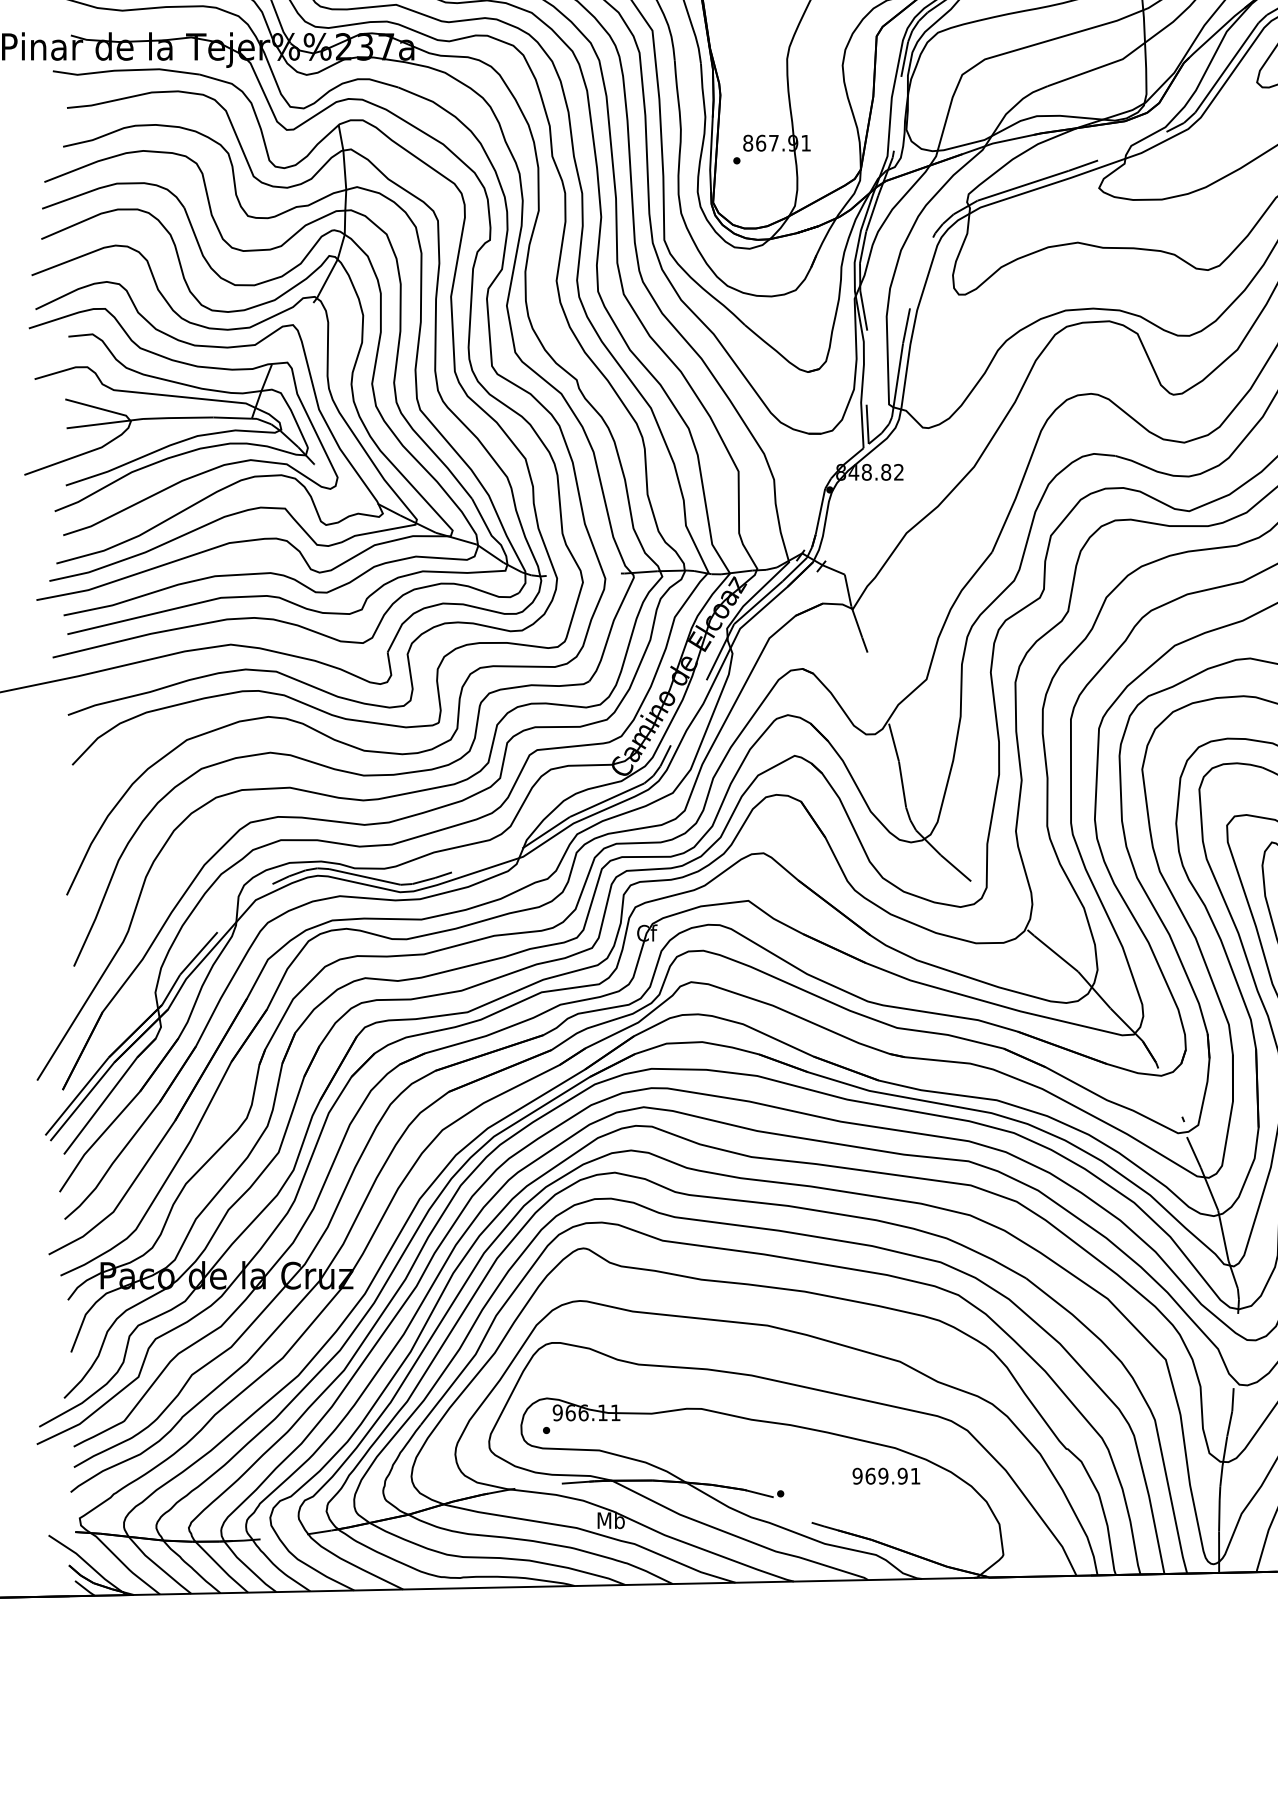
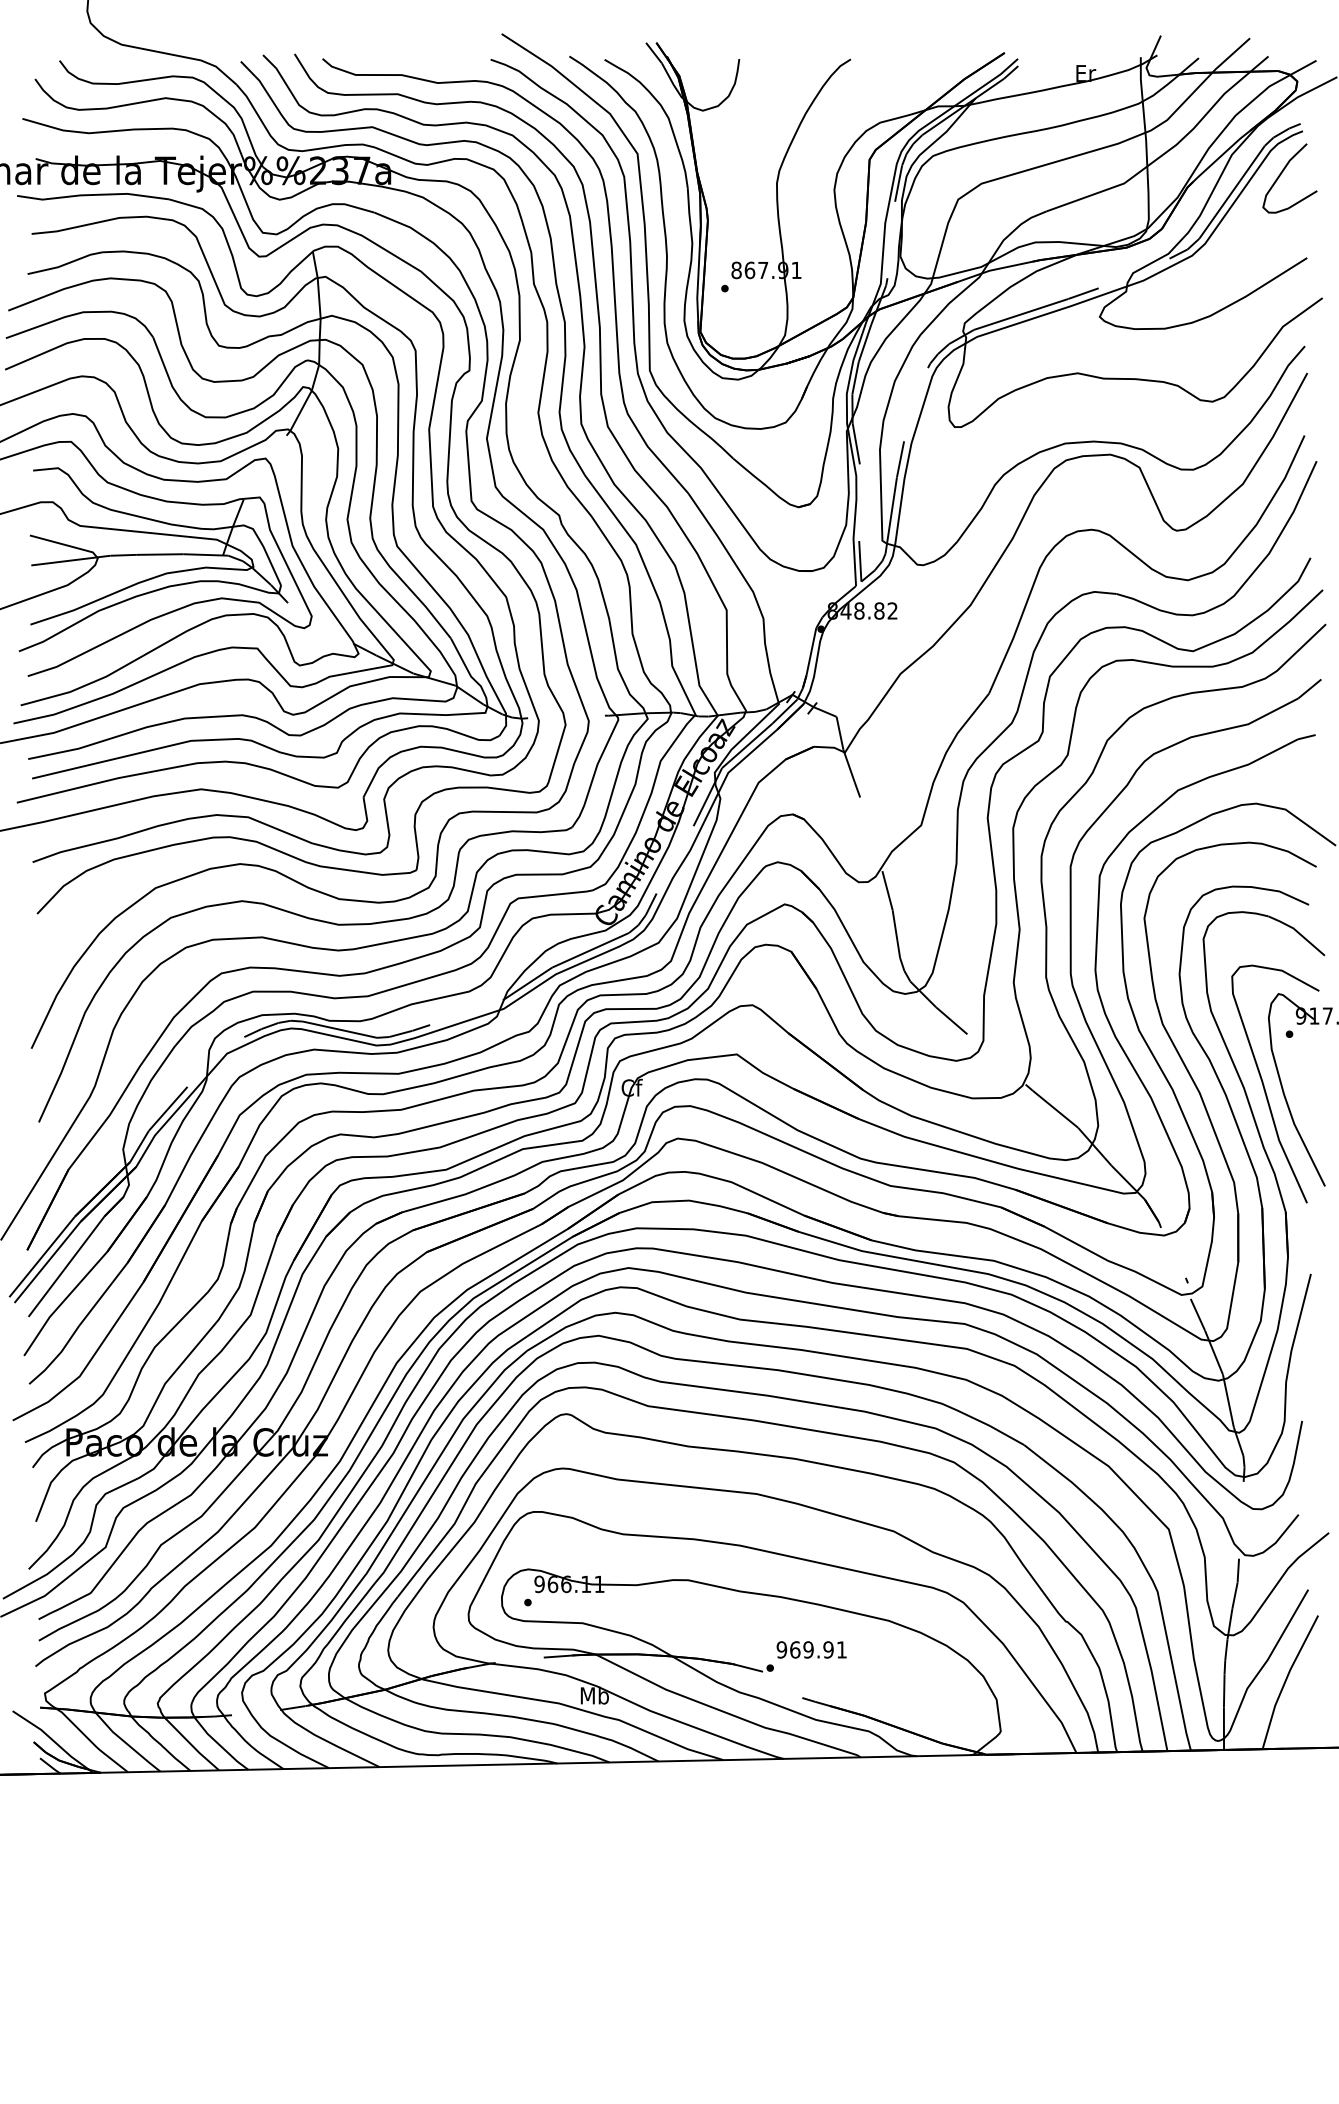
text: (886, 1475) -> (811, 1649), moved

